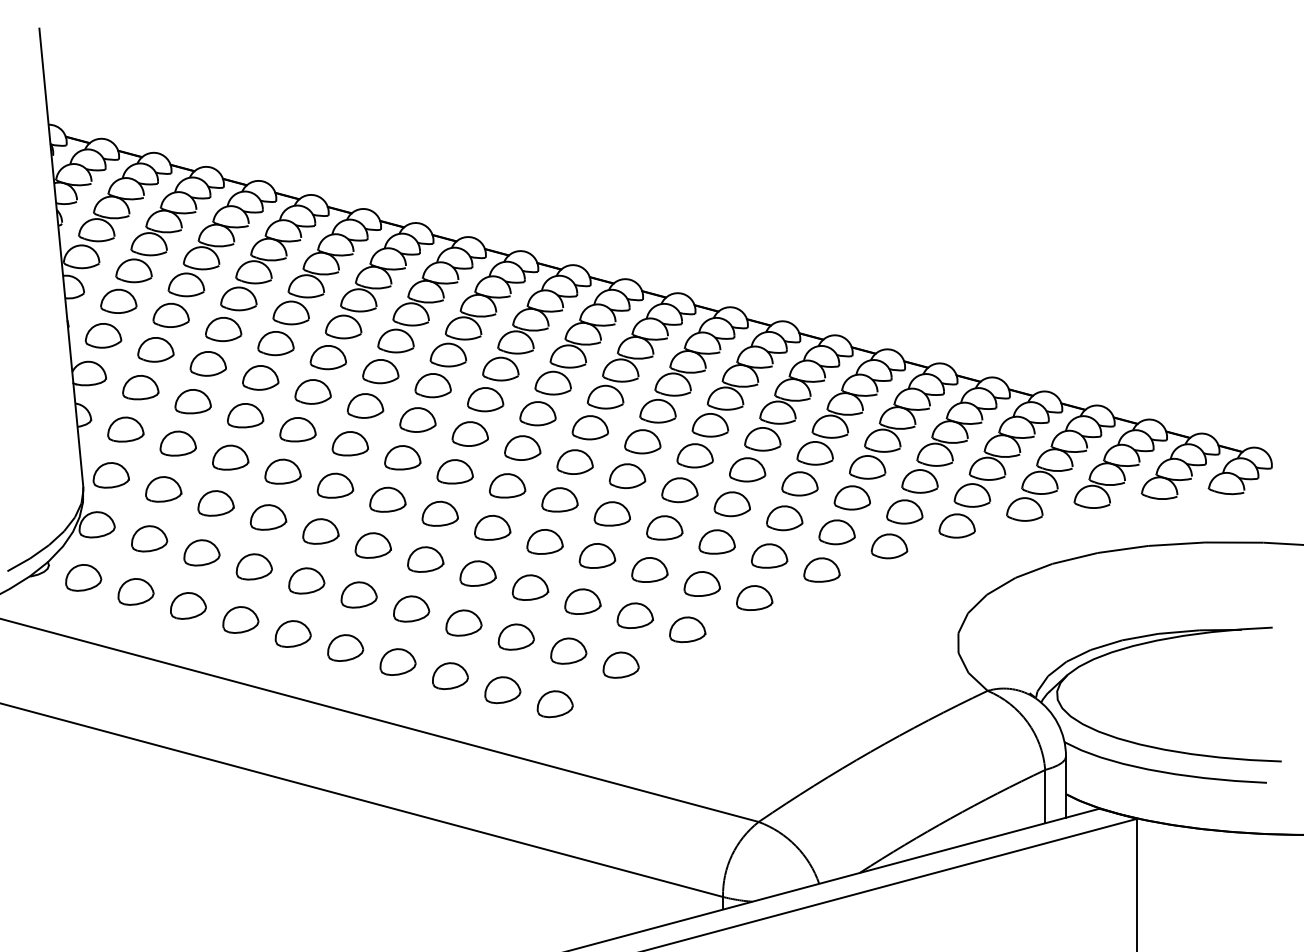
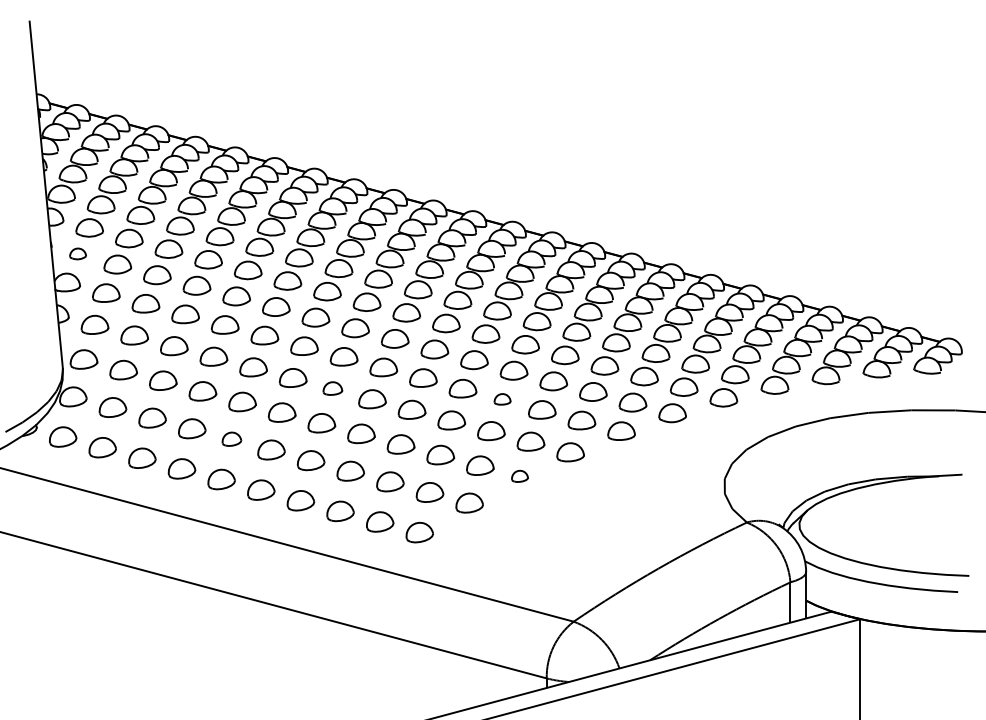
part: (102, 335) -> (77, 253), size x0.6
part: (439, 513) -> (332, 388), size x0.7
part: (664, 528) -> (502, 399), size x0.6
part: (306, 579) -> (231, 438), size x0.7
part: (687, 630) -> (519, 476), size x0.6

